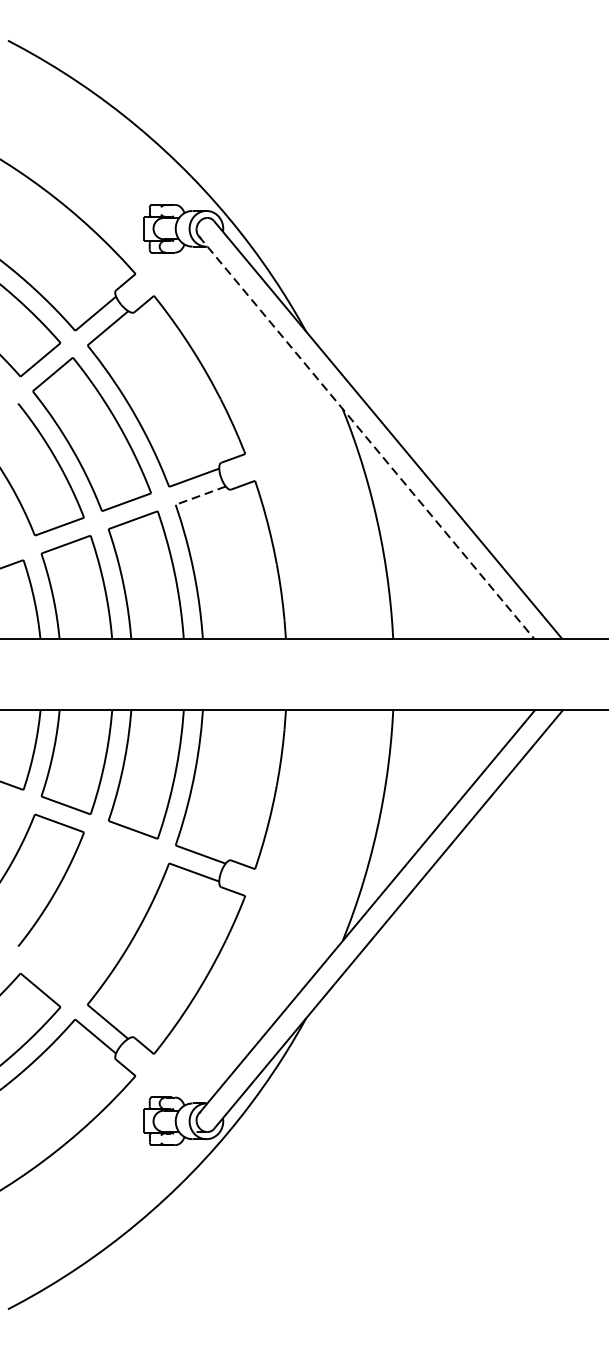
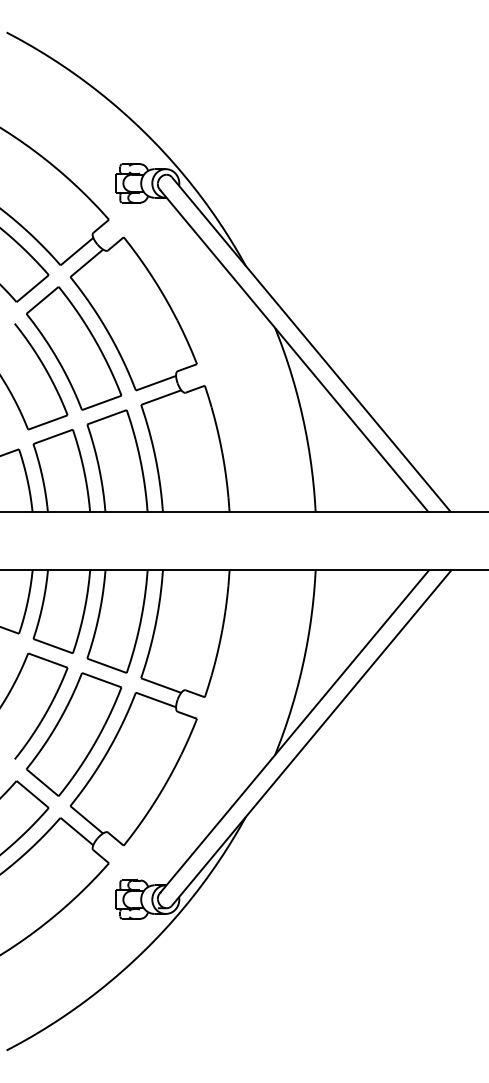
line: (366, 438) -> (294, 351), dashed -> solid
line: (199, 495) -> (160, 397), dashed -> solid
part: (92, 915) -> (74, 734), added

